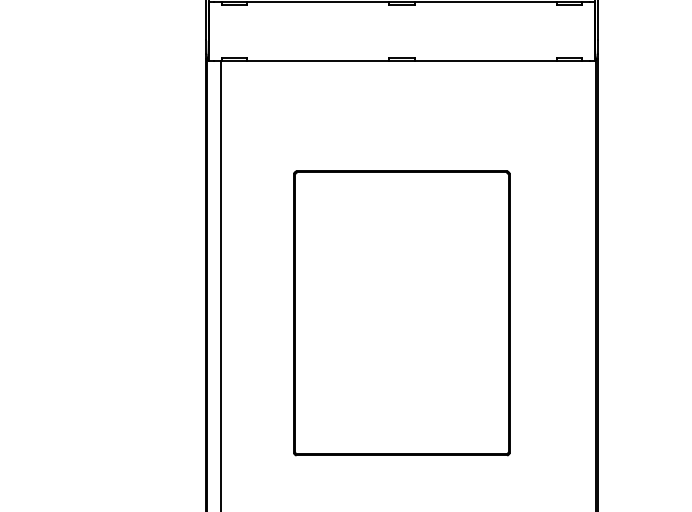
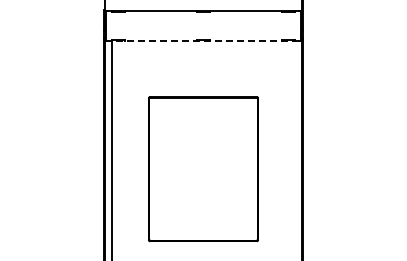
line: (401, 61) -> (203, 41), solid -> dashed

